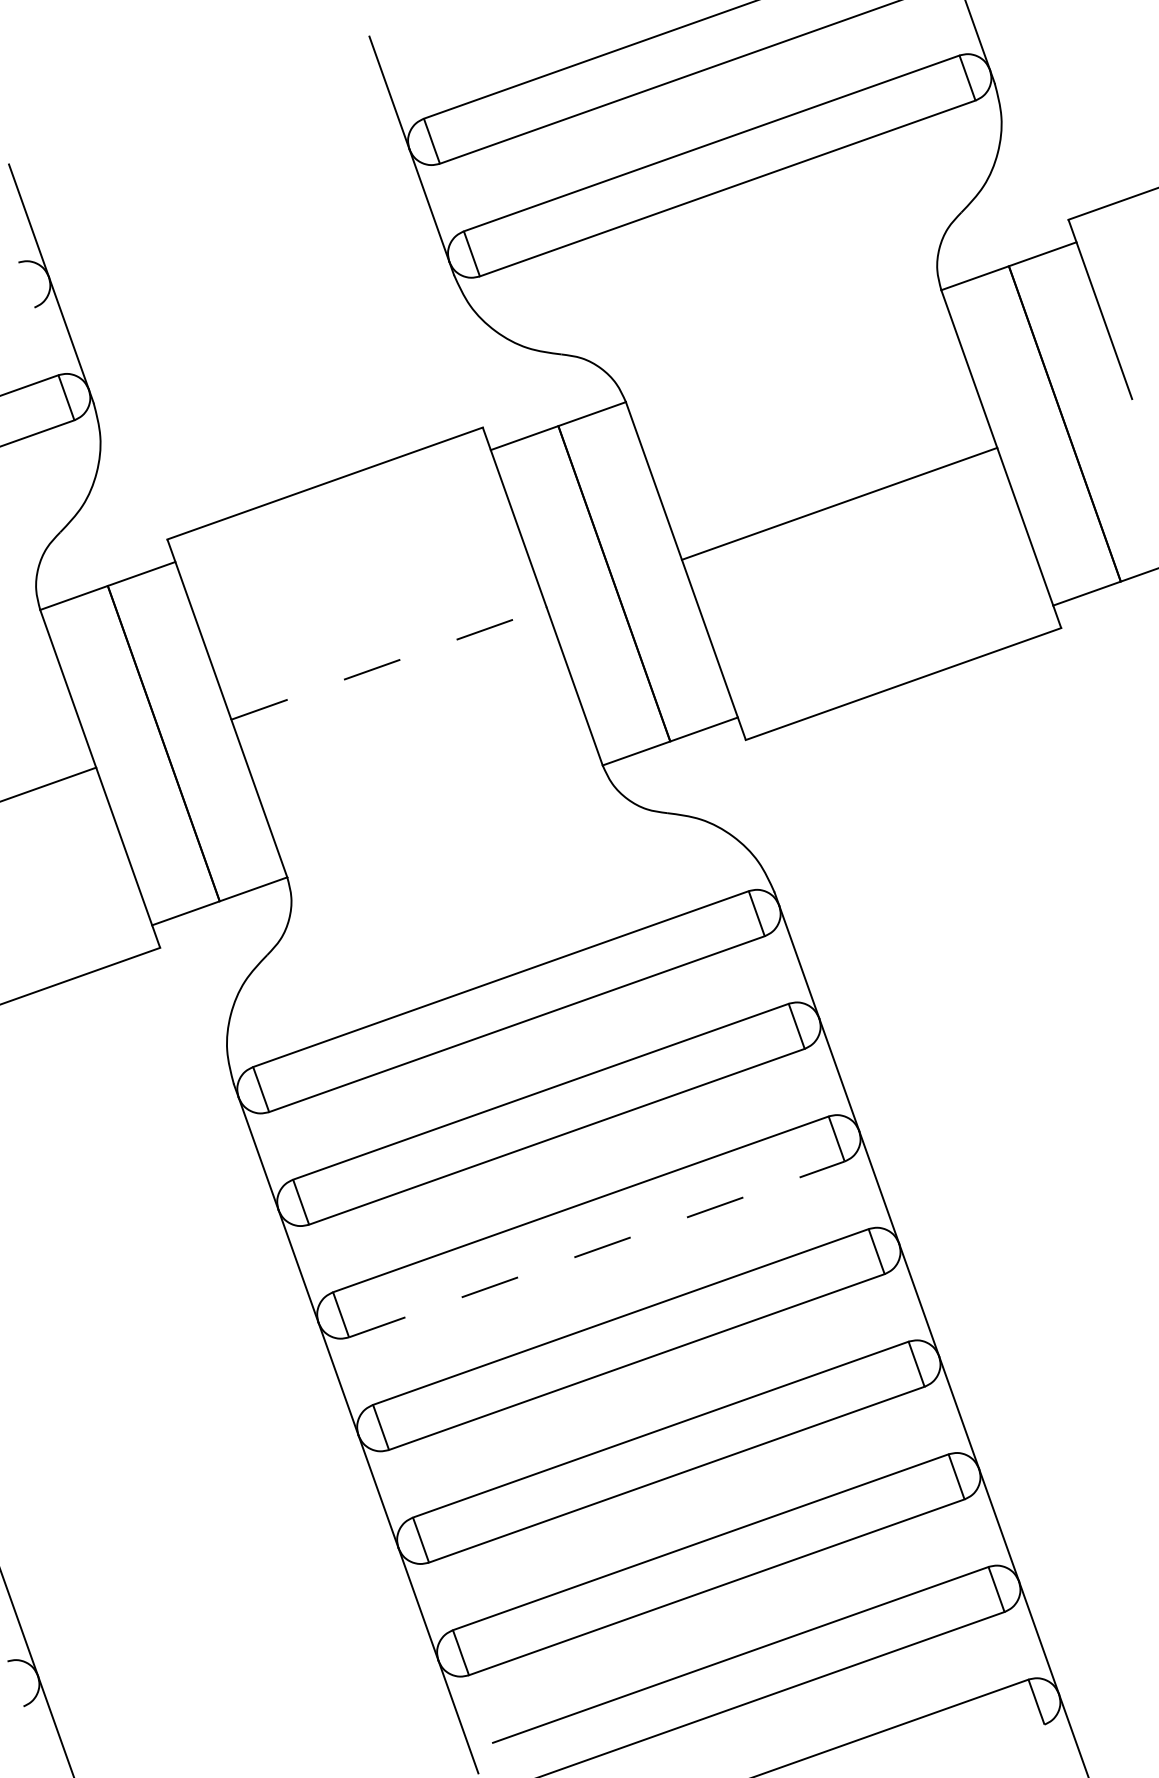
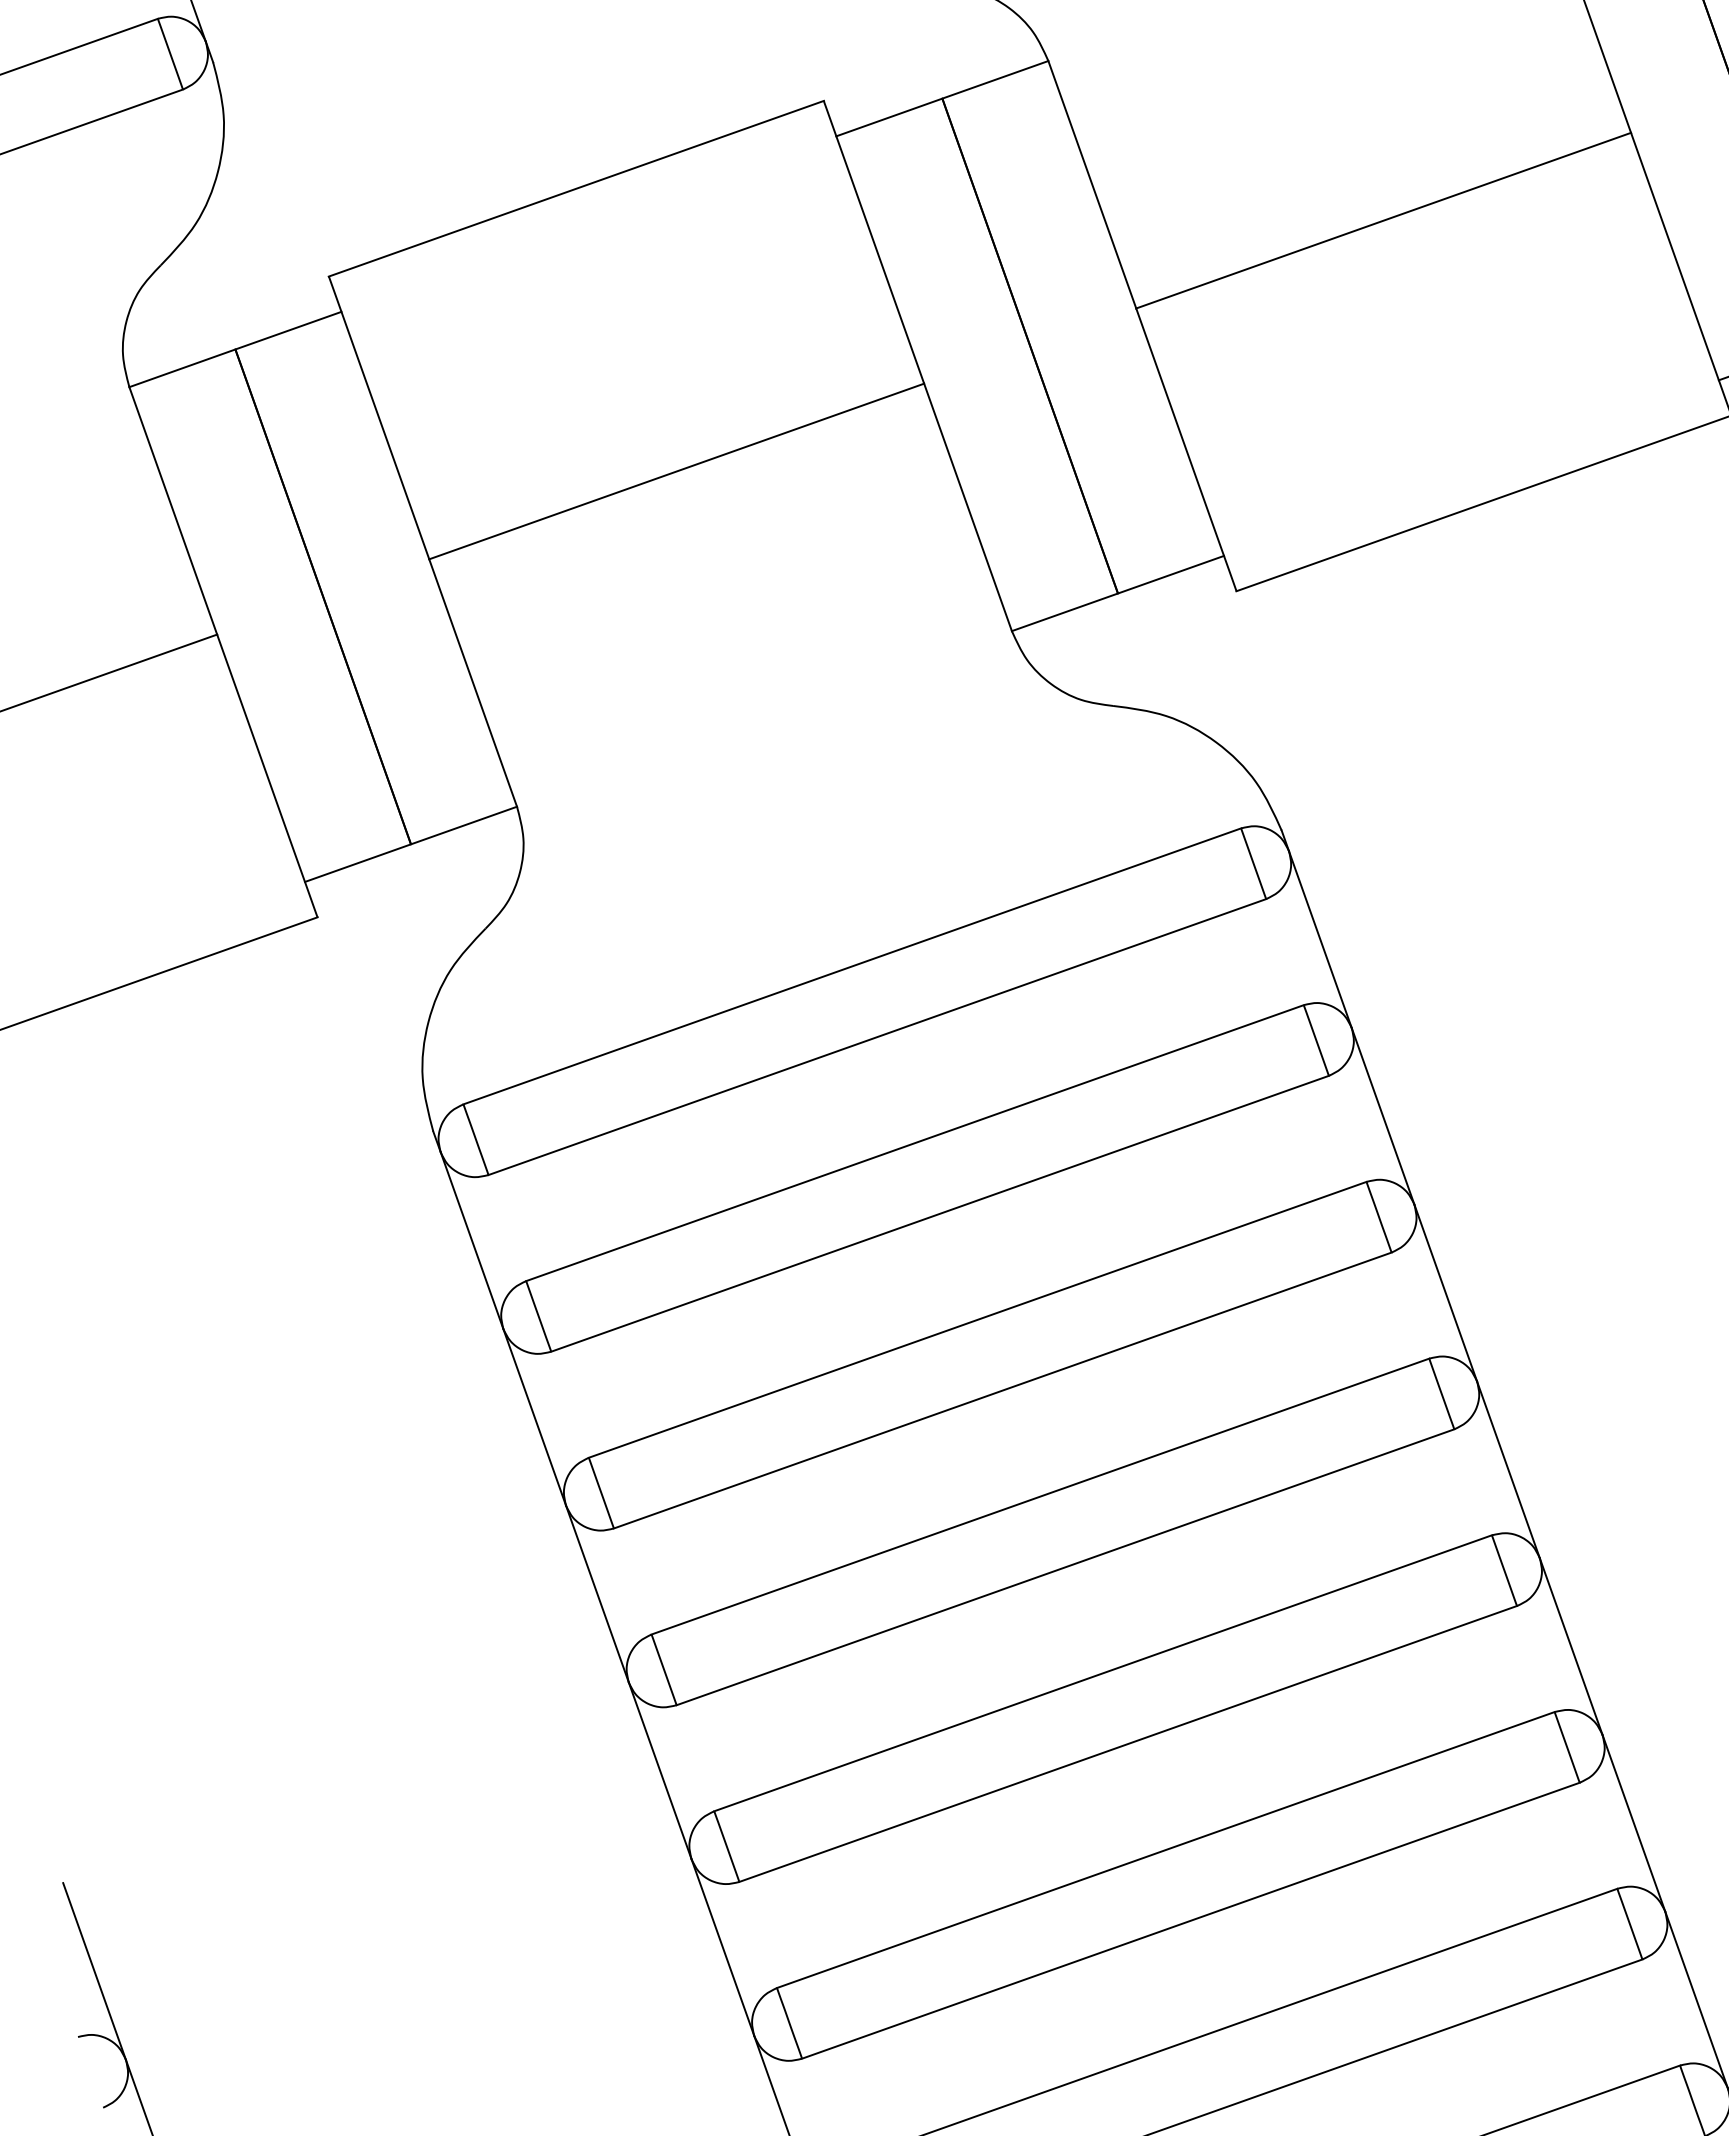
line: (389, 663) -> (677, 471), dashed -> solid
line: (596, 1249) -> (1002, 1390), dashed -> solid

